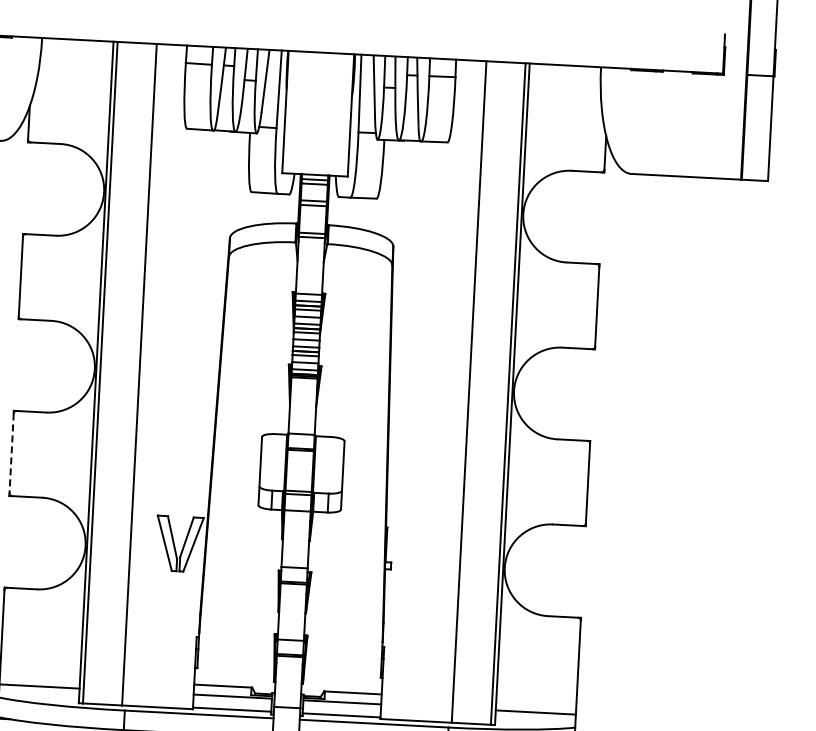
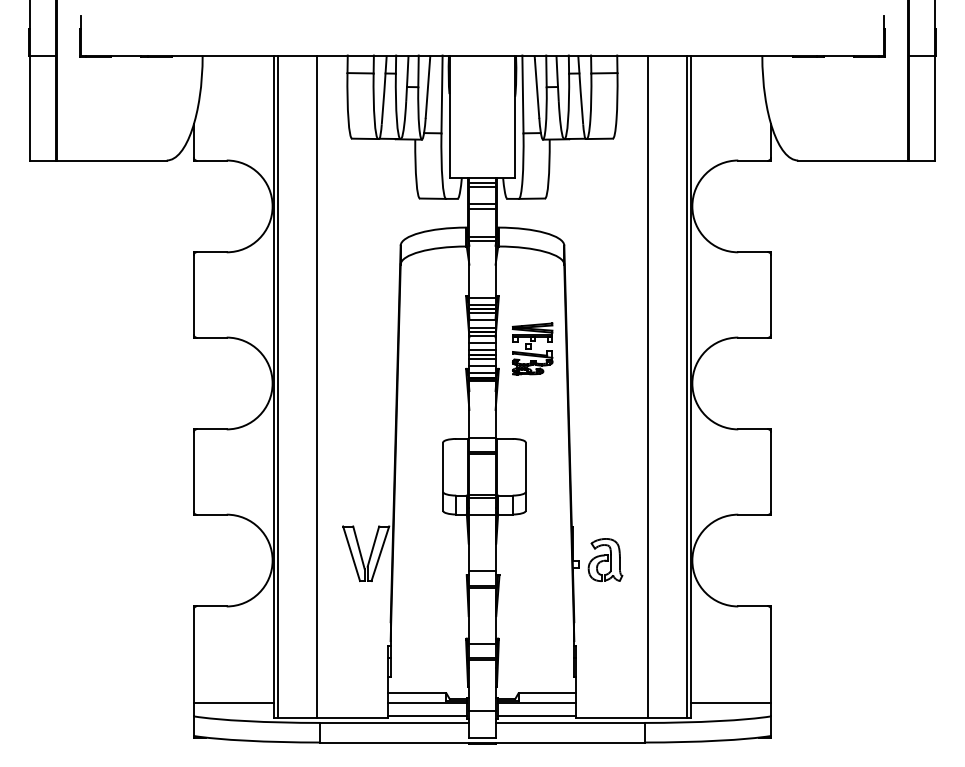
part: (356, 347) -> (532, 348), added
line: (11, 453) -> (193, 472), dashed -> solid
part: (418, 562) -> (605, 559), added

